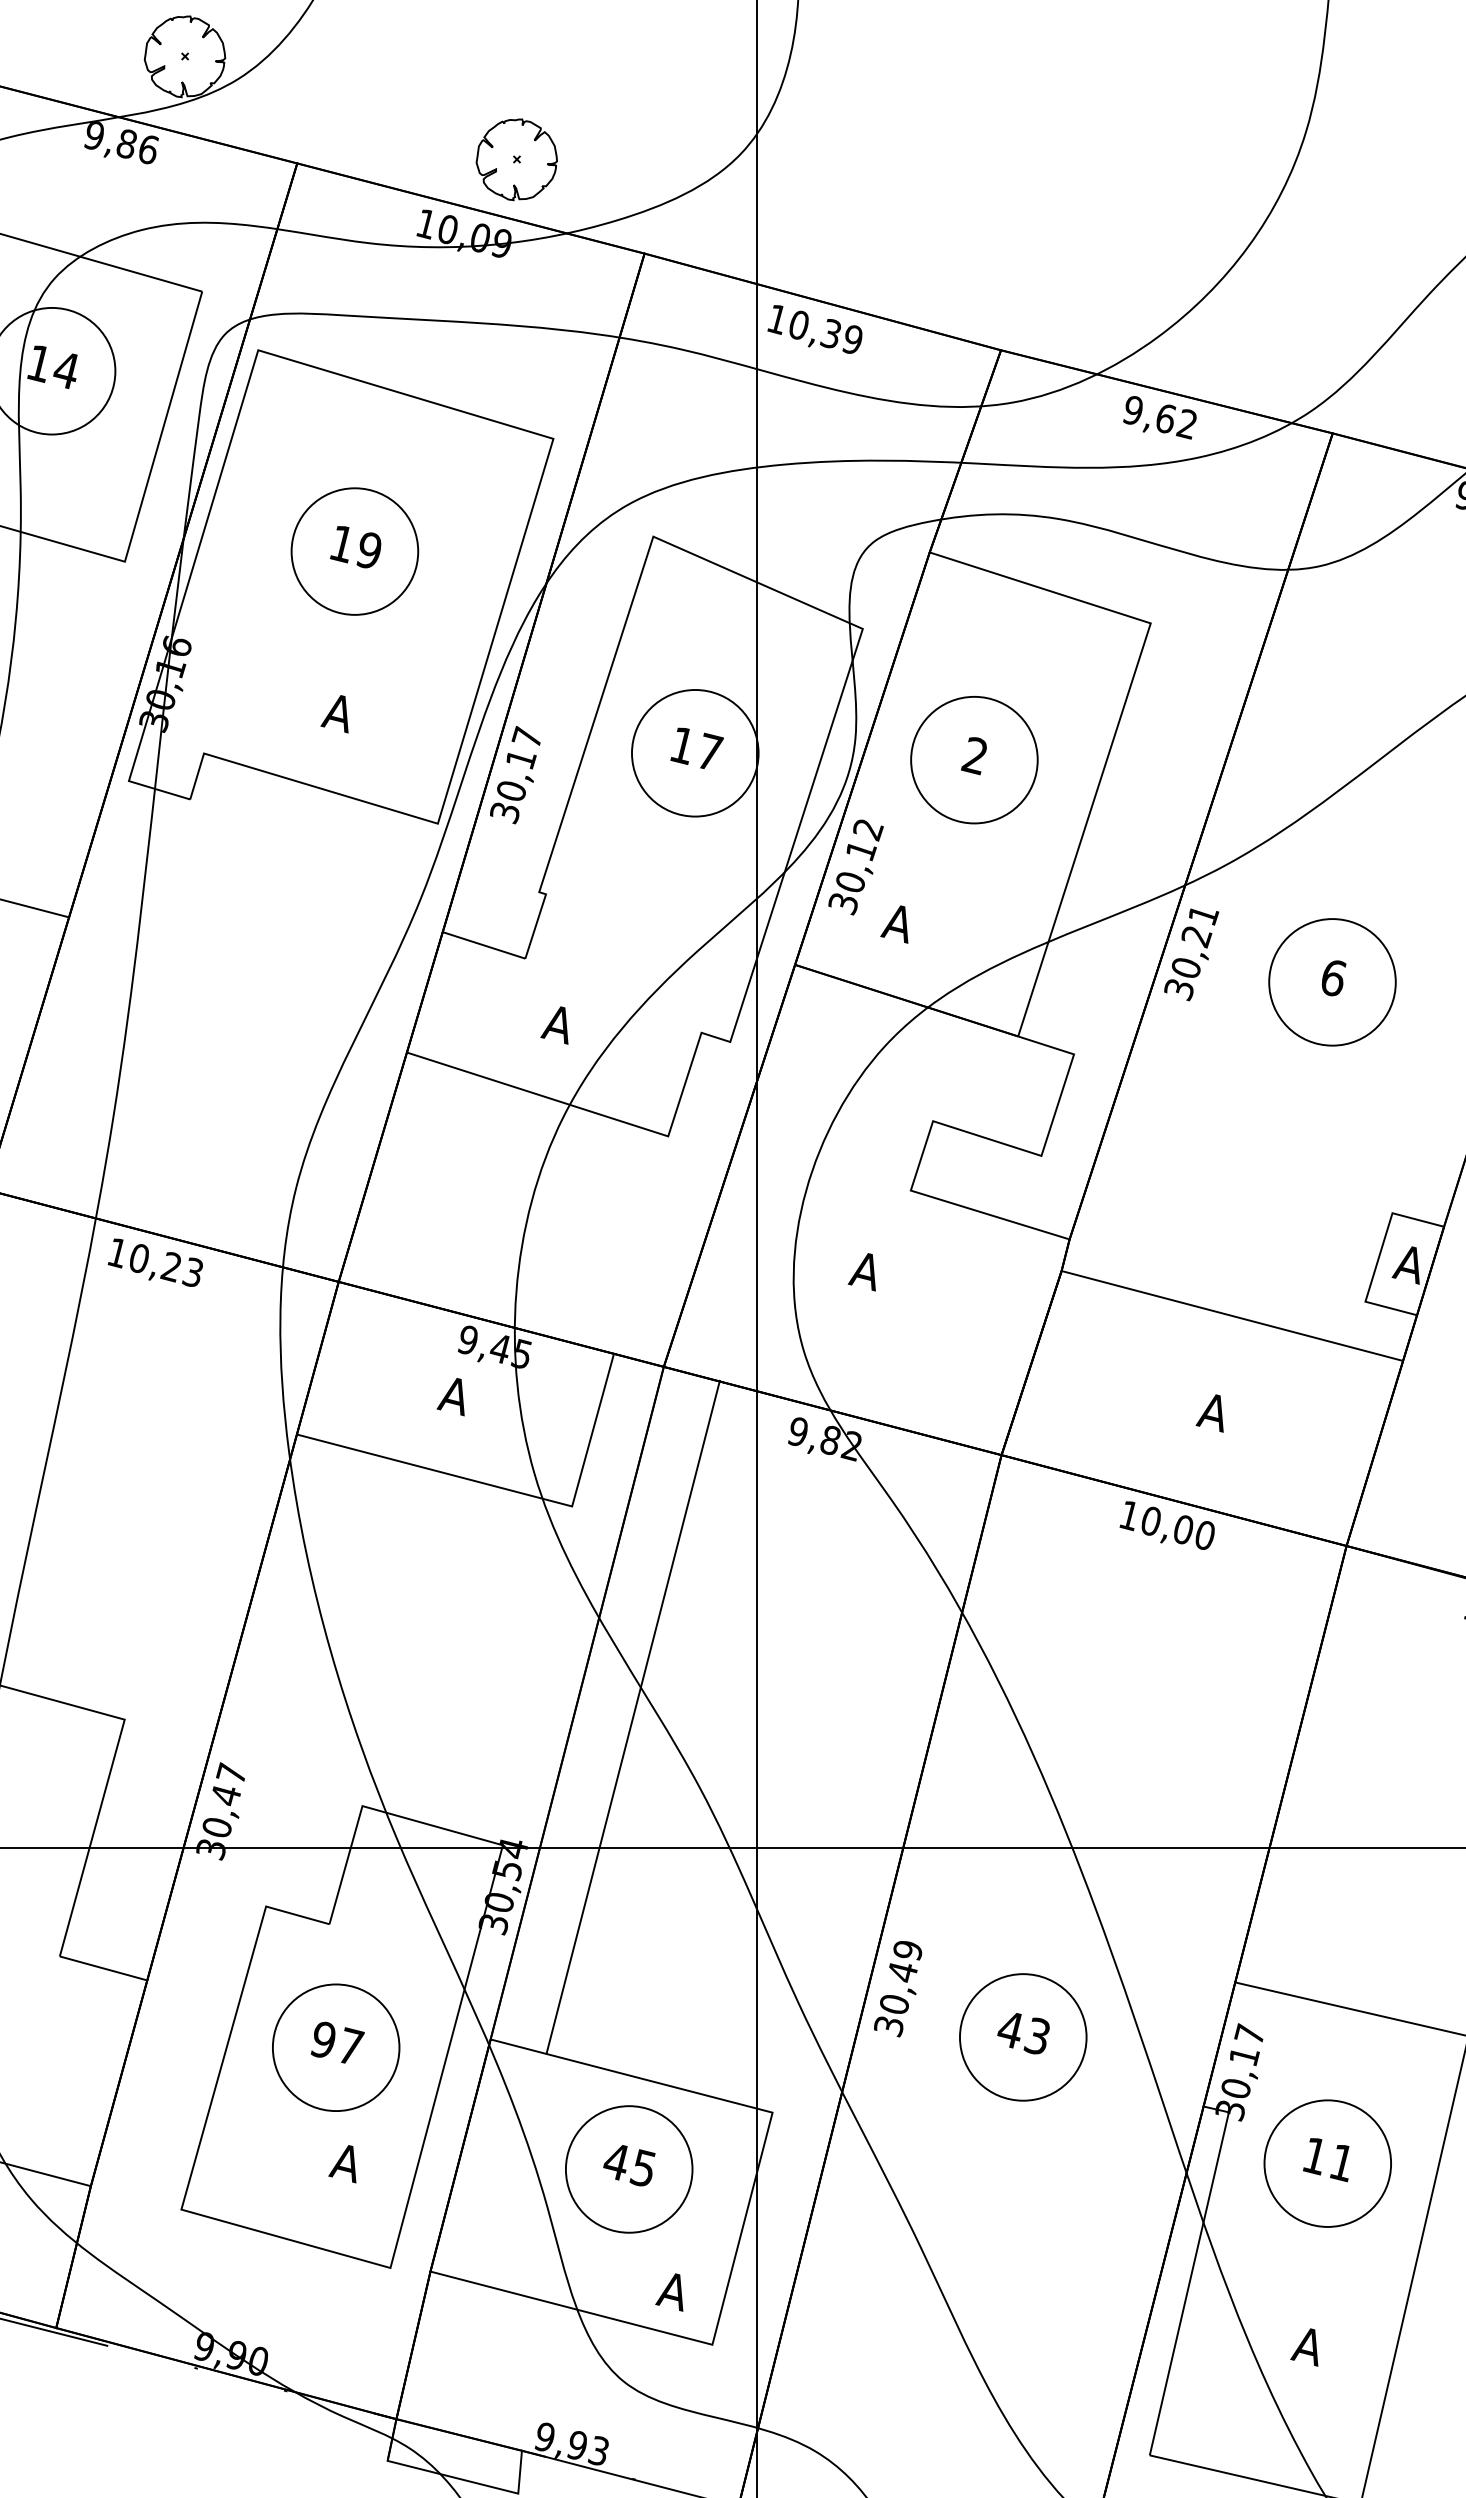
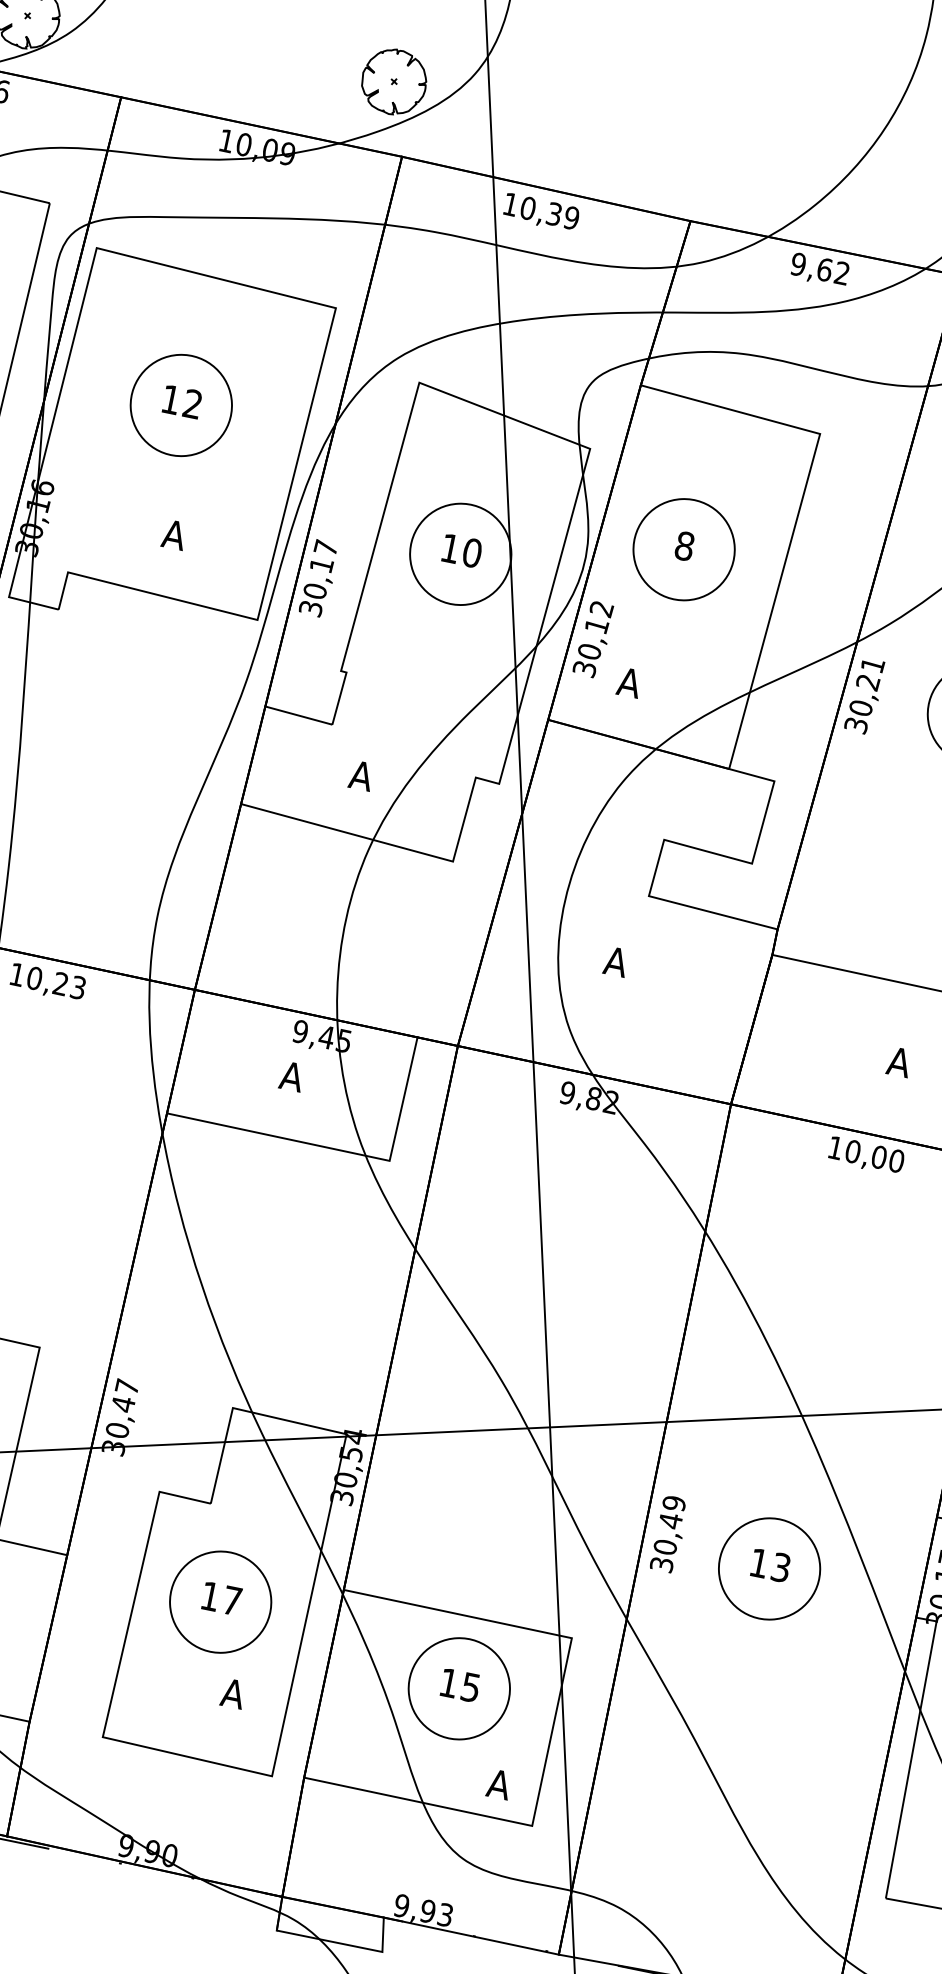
part: (516, 159) -> (393, 81), moved
text: (368, 551) -> (192, 404), 19 -> 12
text: (710, 751) -> (472, 552), 17 -> 10
text: (974, 756) -> (684, 546), 2 -> 8
line: (632, 1716) -> (400, 1317), moved
text: (1009, 2030) -> (758, 1563), 43 -> 13
text: (322, 2040) -> (209, 1596), 97 -> 17
text: (615, 2162) -> (448, 1683), 45 -> 15

